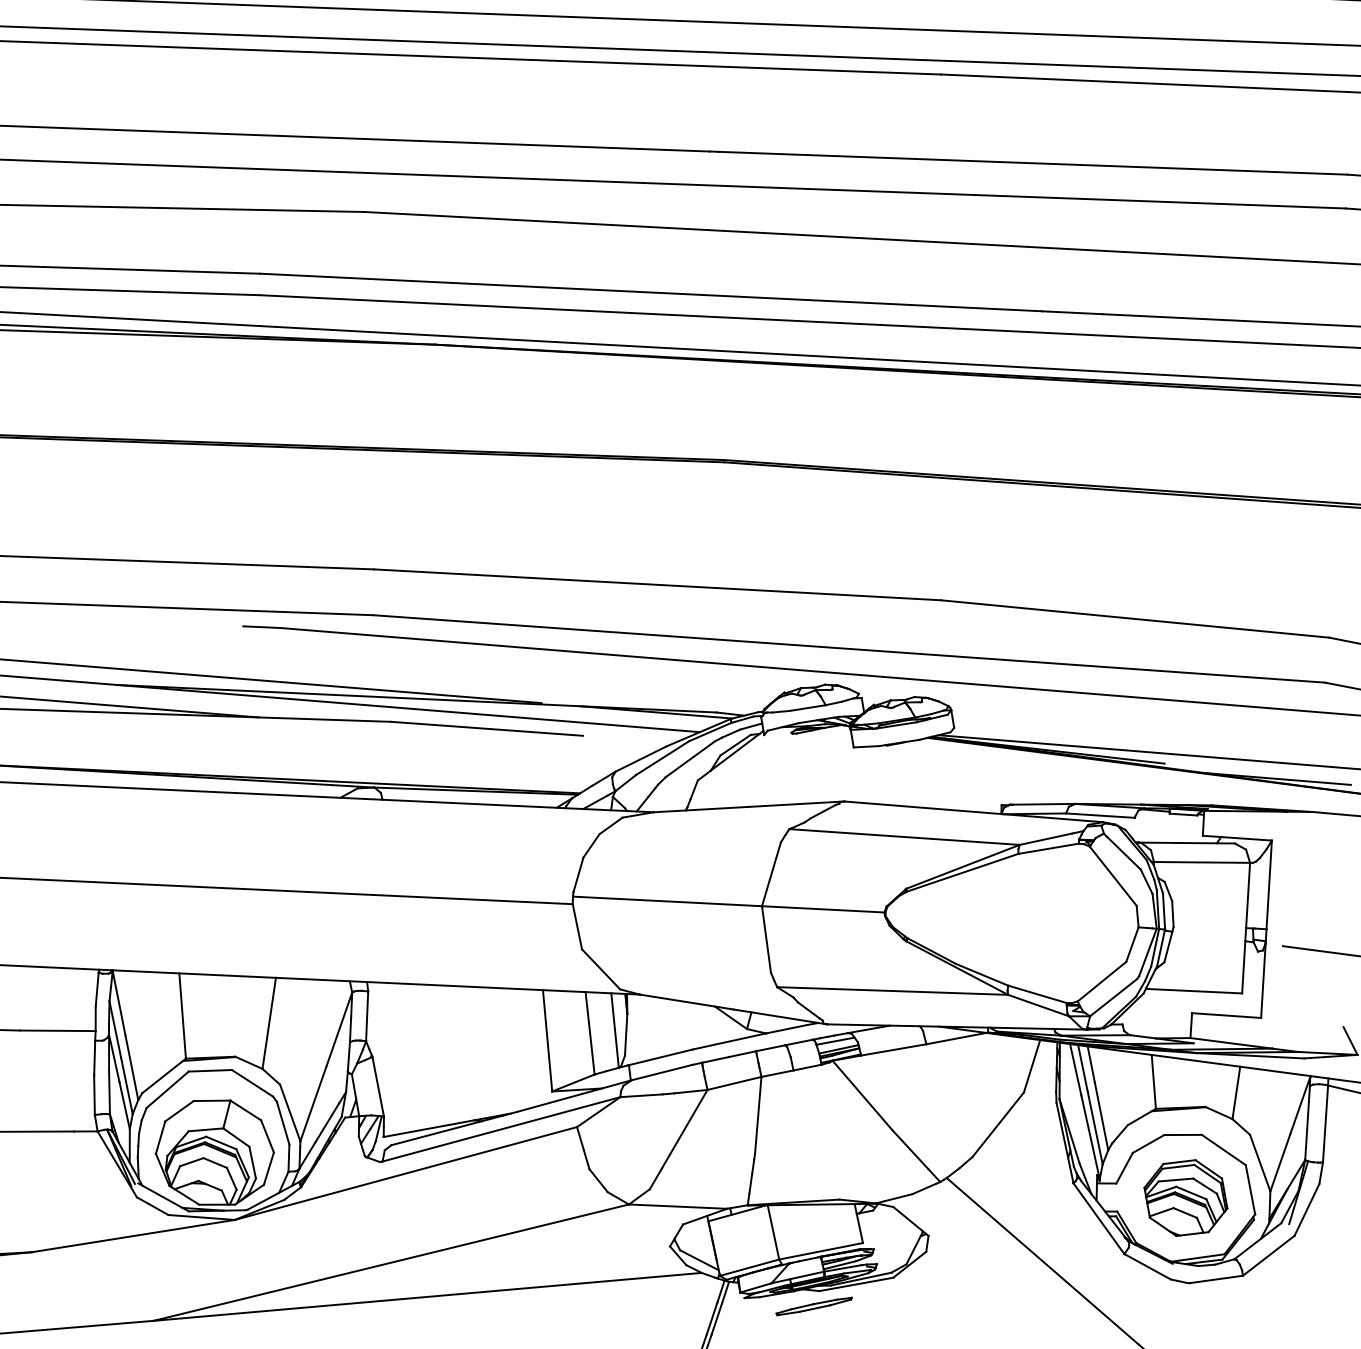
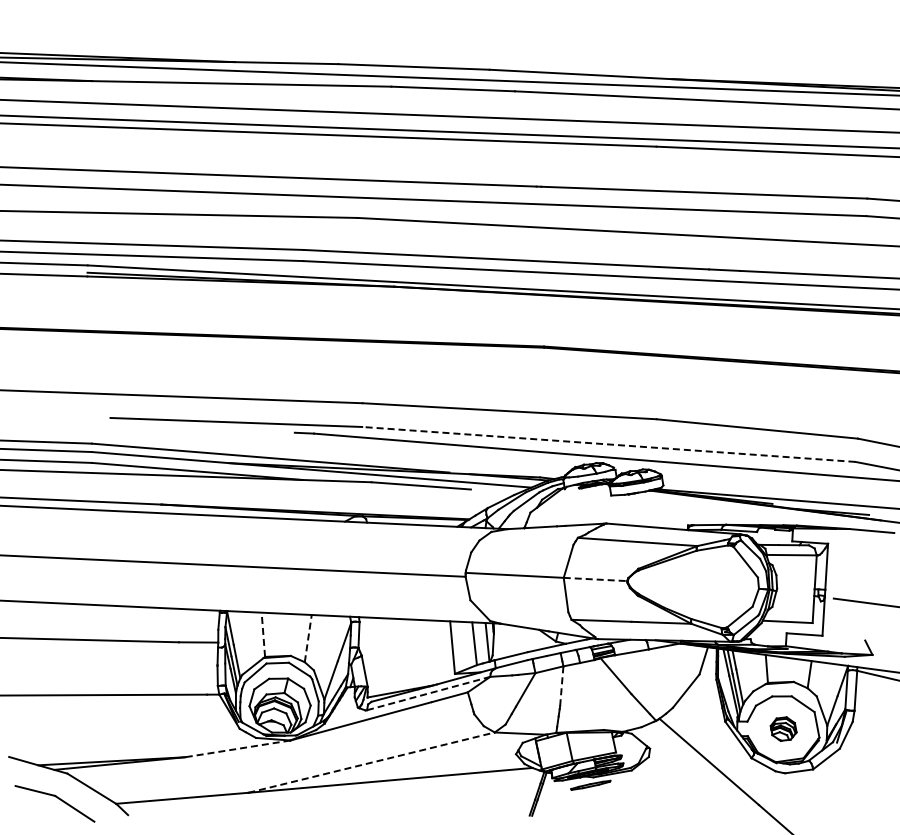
line: (848, 648) -> (608, 444), solid -> dashed
line: (823, 909) -> (595, 579), solid -> dashed
line: (182, 1015) -> (263, 634), solid -> dashed
line: (269, 1023) -> (308, 638), solid -> dashed
line: (757, 1115) -> (561, 686), solid -> dashed
line: (501, 1129) -> (428, 693), solid -> dashed
part: (1185, 1196) -> (783, 728), size x0.6
line: (132, 1235) -> (237, 748), solid -> dashed
line: (391, 1262) -> (371, 762), solid -> dashed

